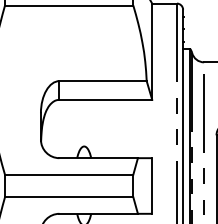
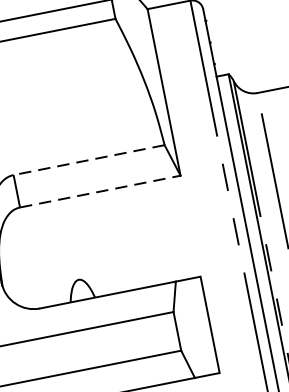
line: (103, 81) -> (89, 160), solid -> dashed
line: (106, 99) -> (101, 190), solid -> dashed

